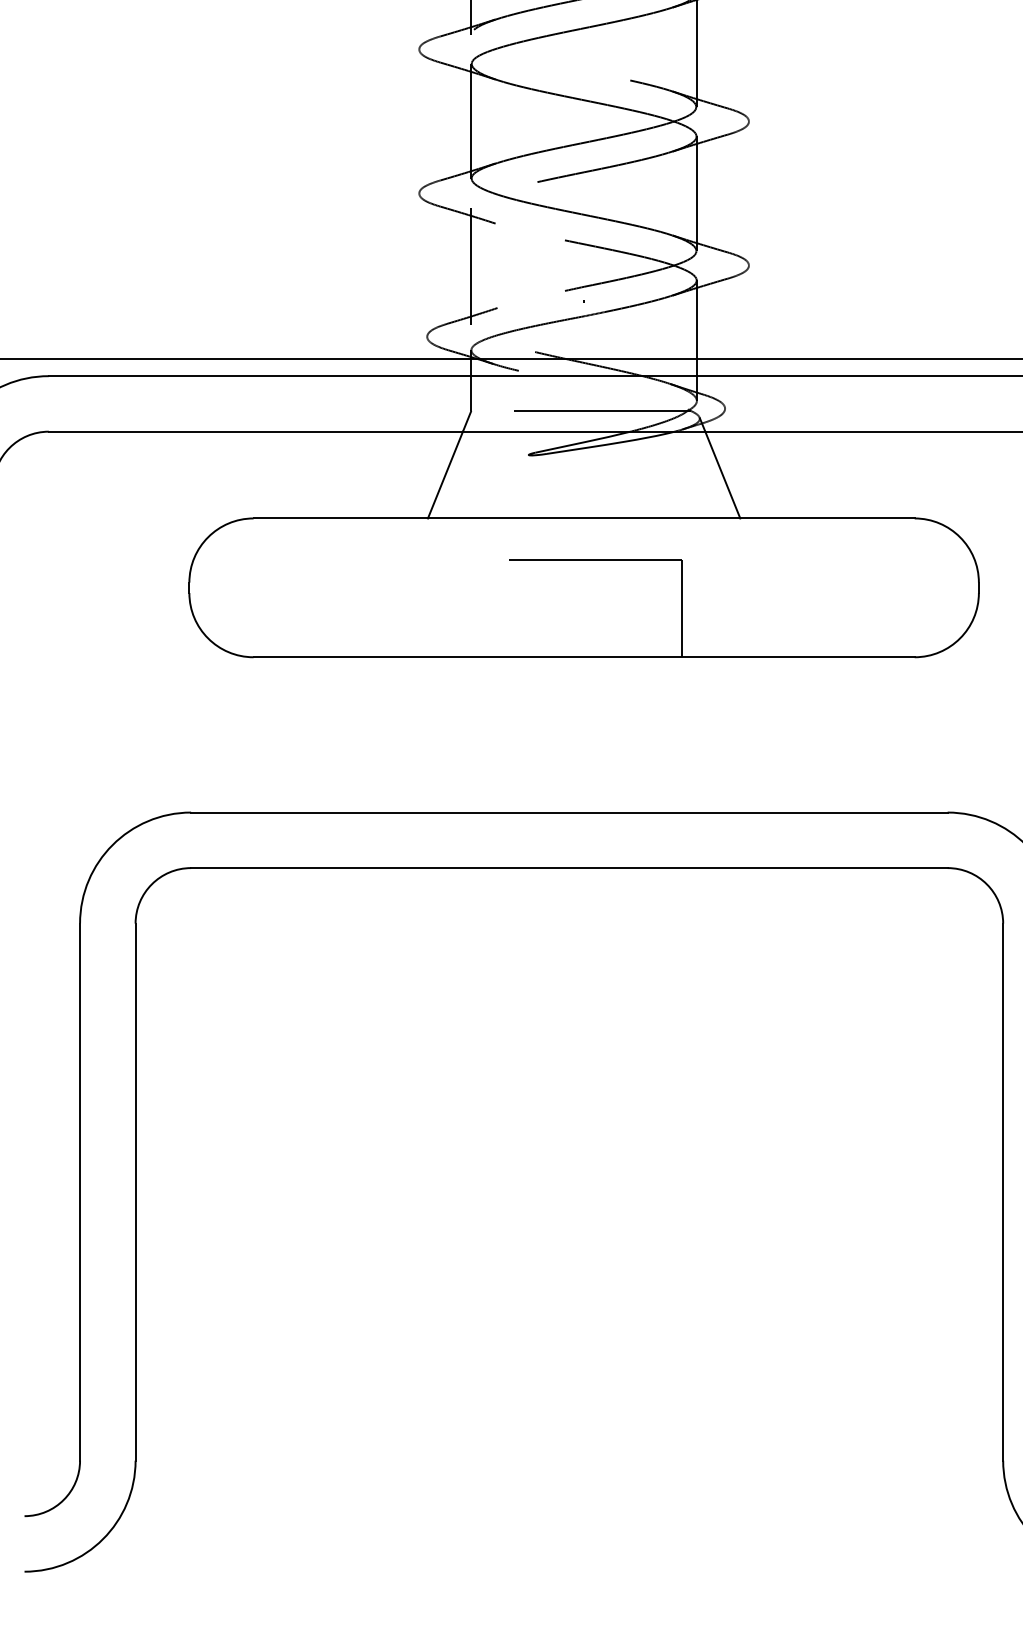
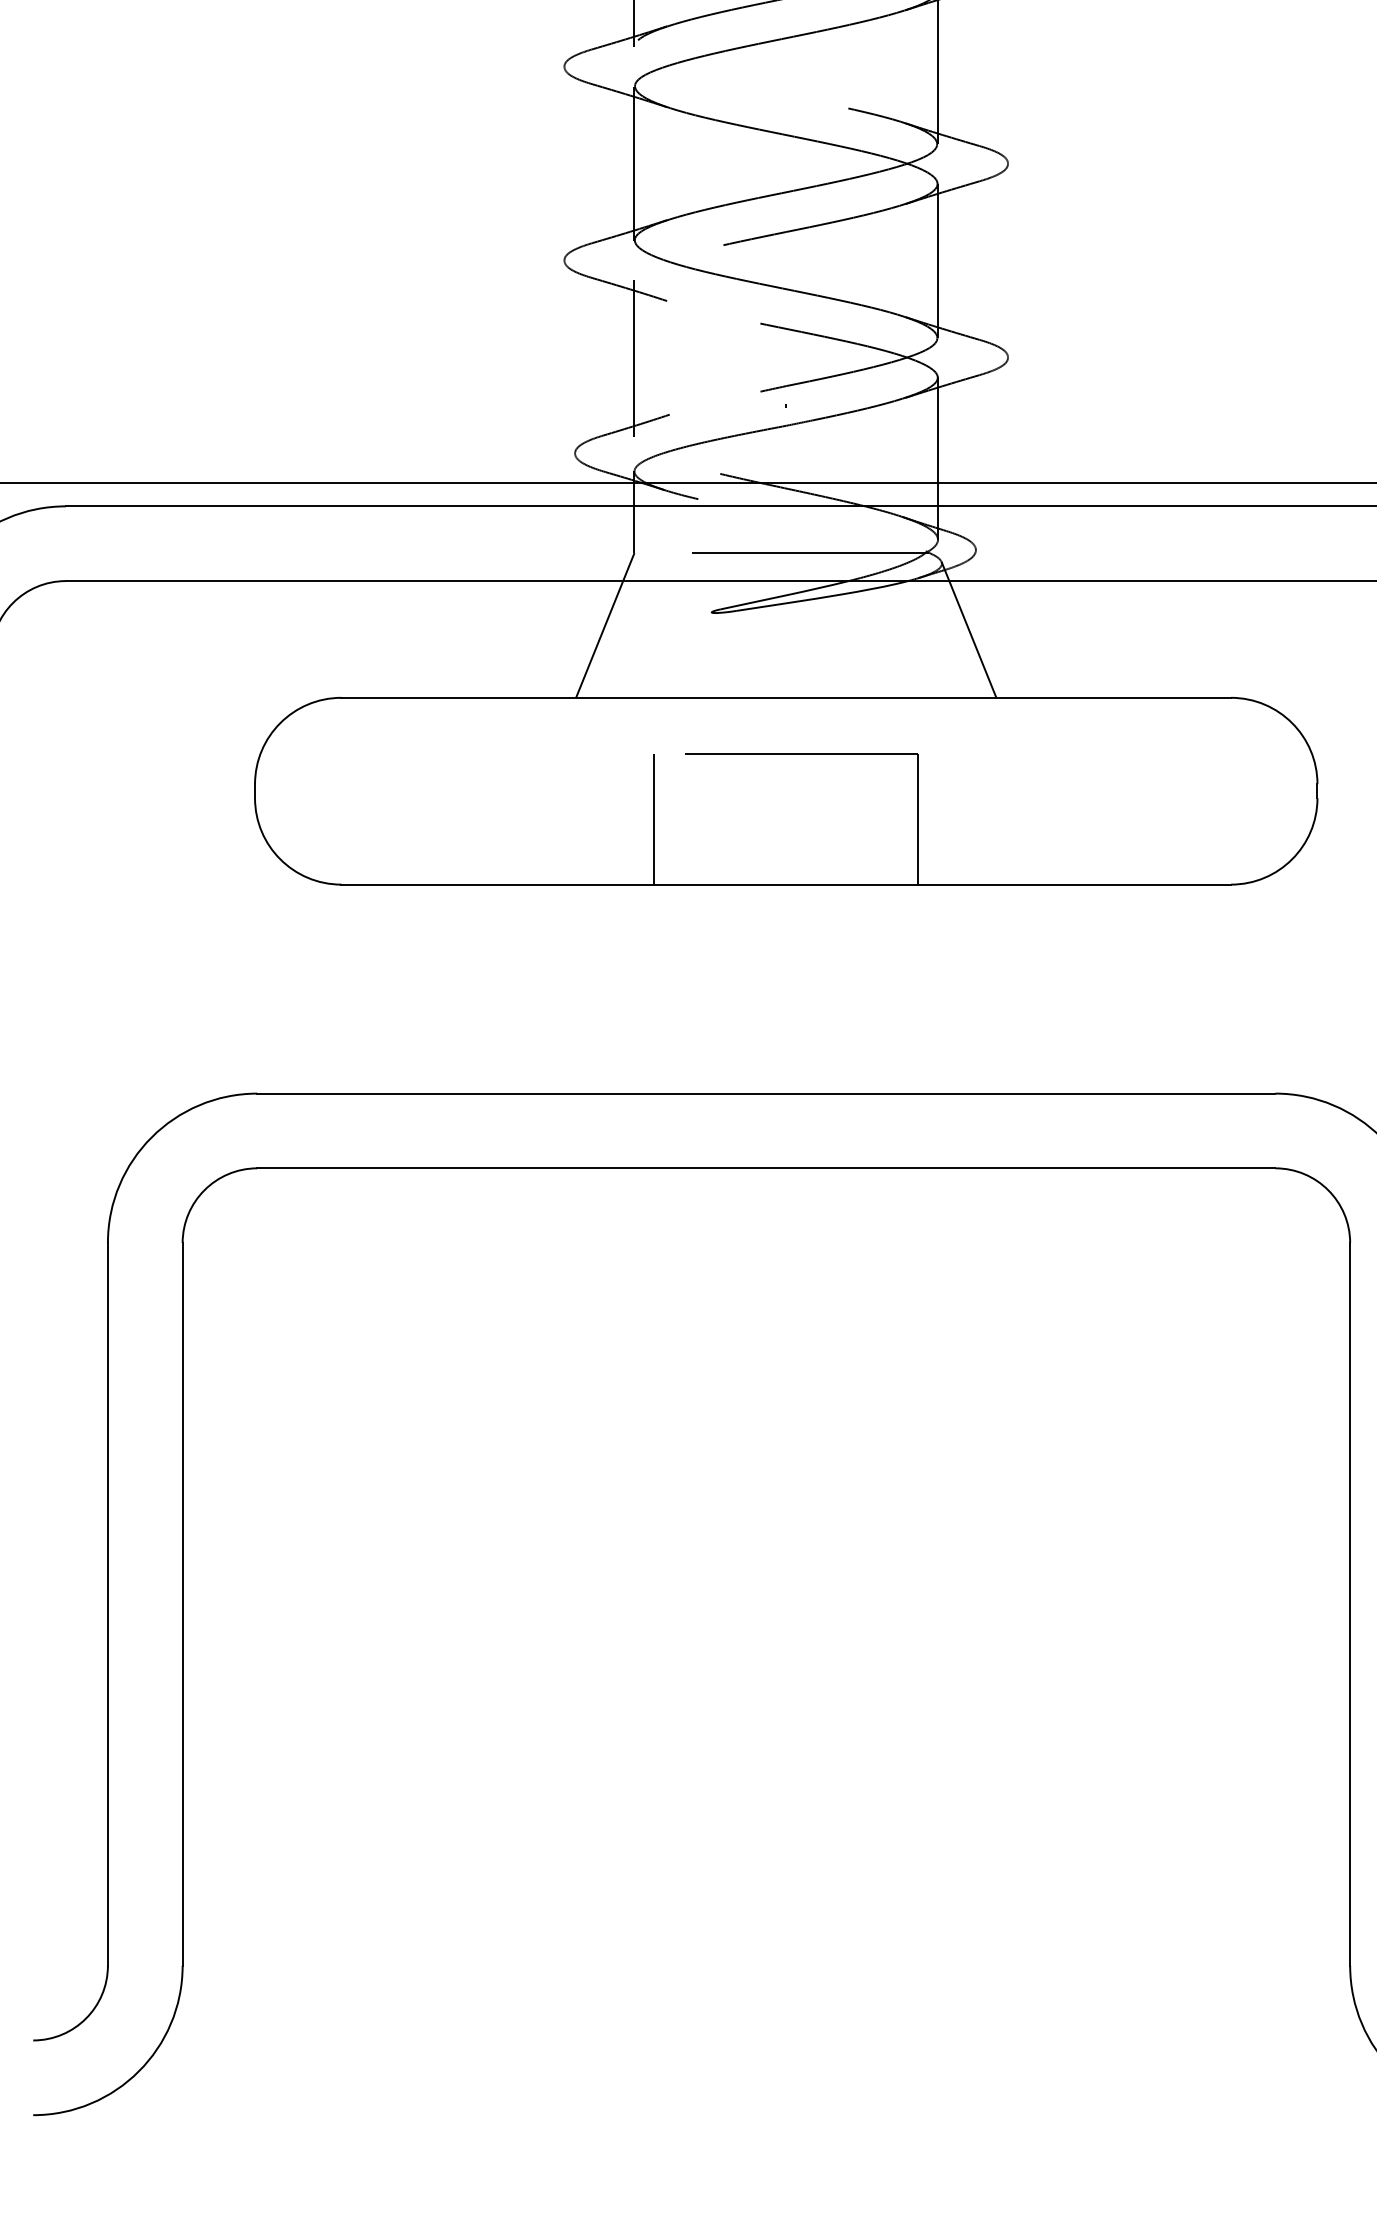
line: (486, 608) -> (654, 819), added

